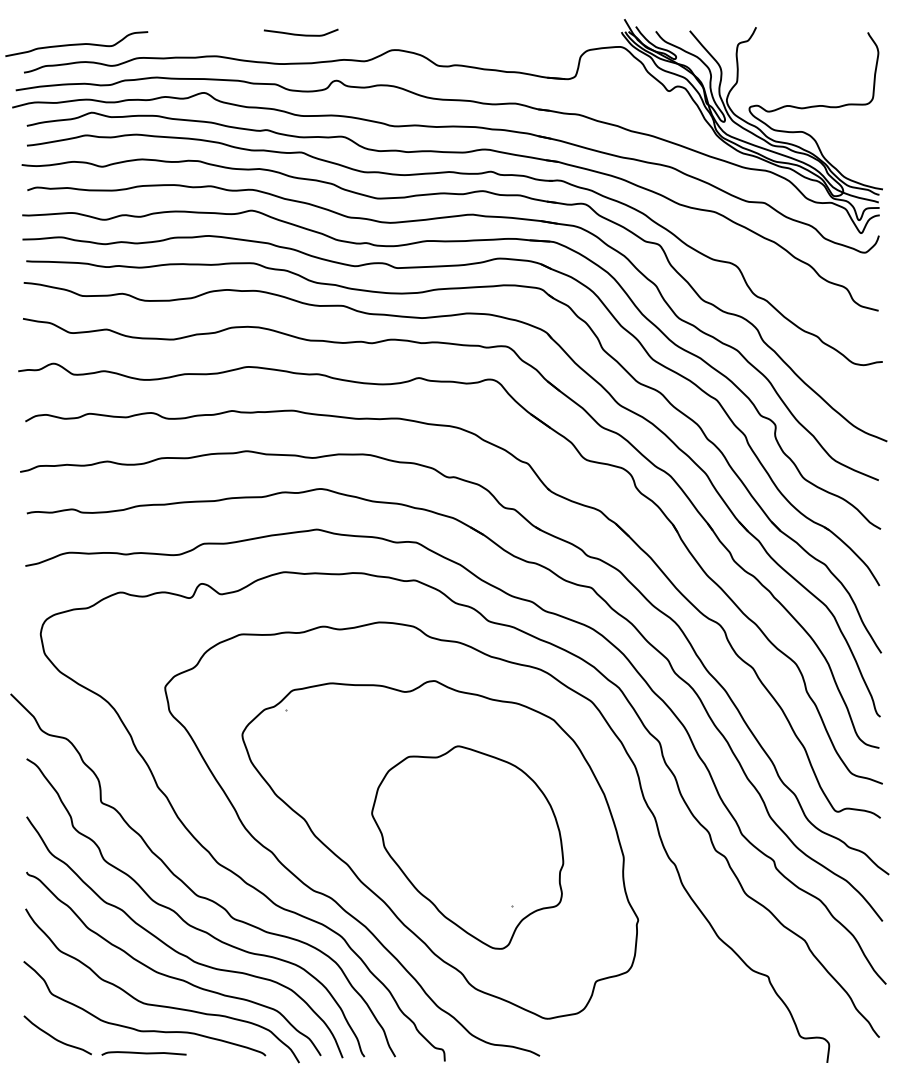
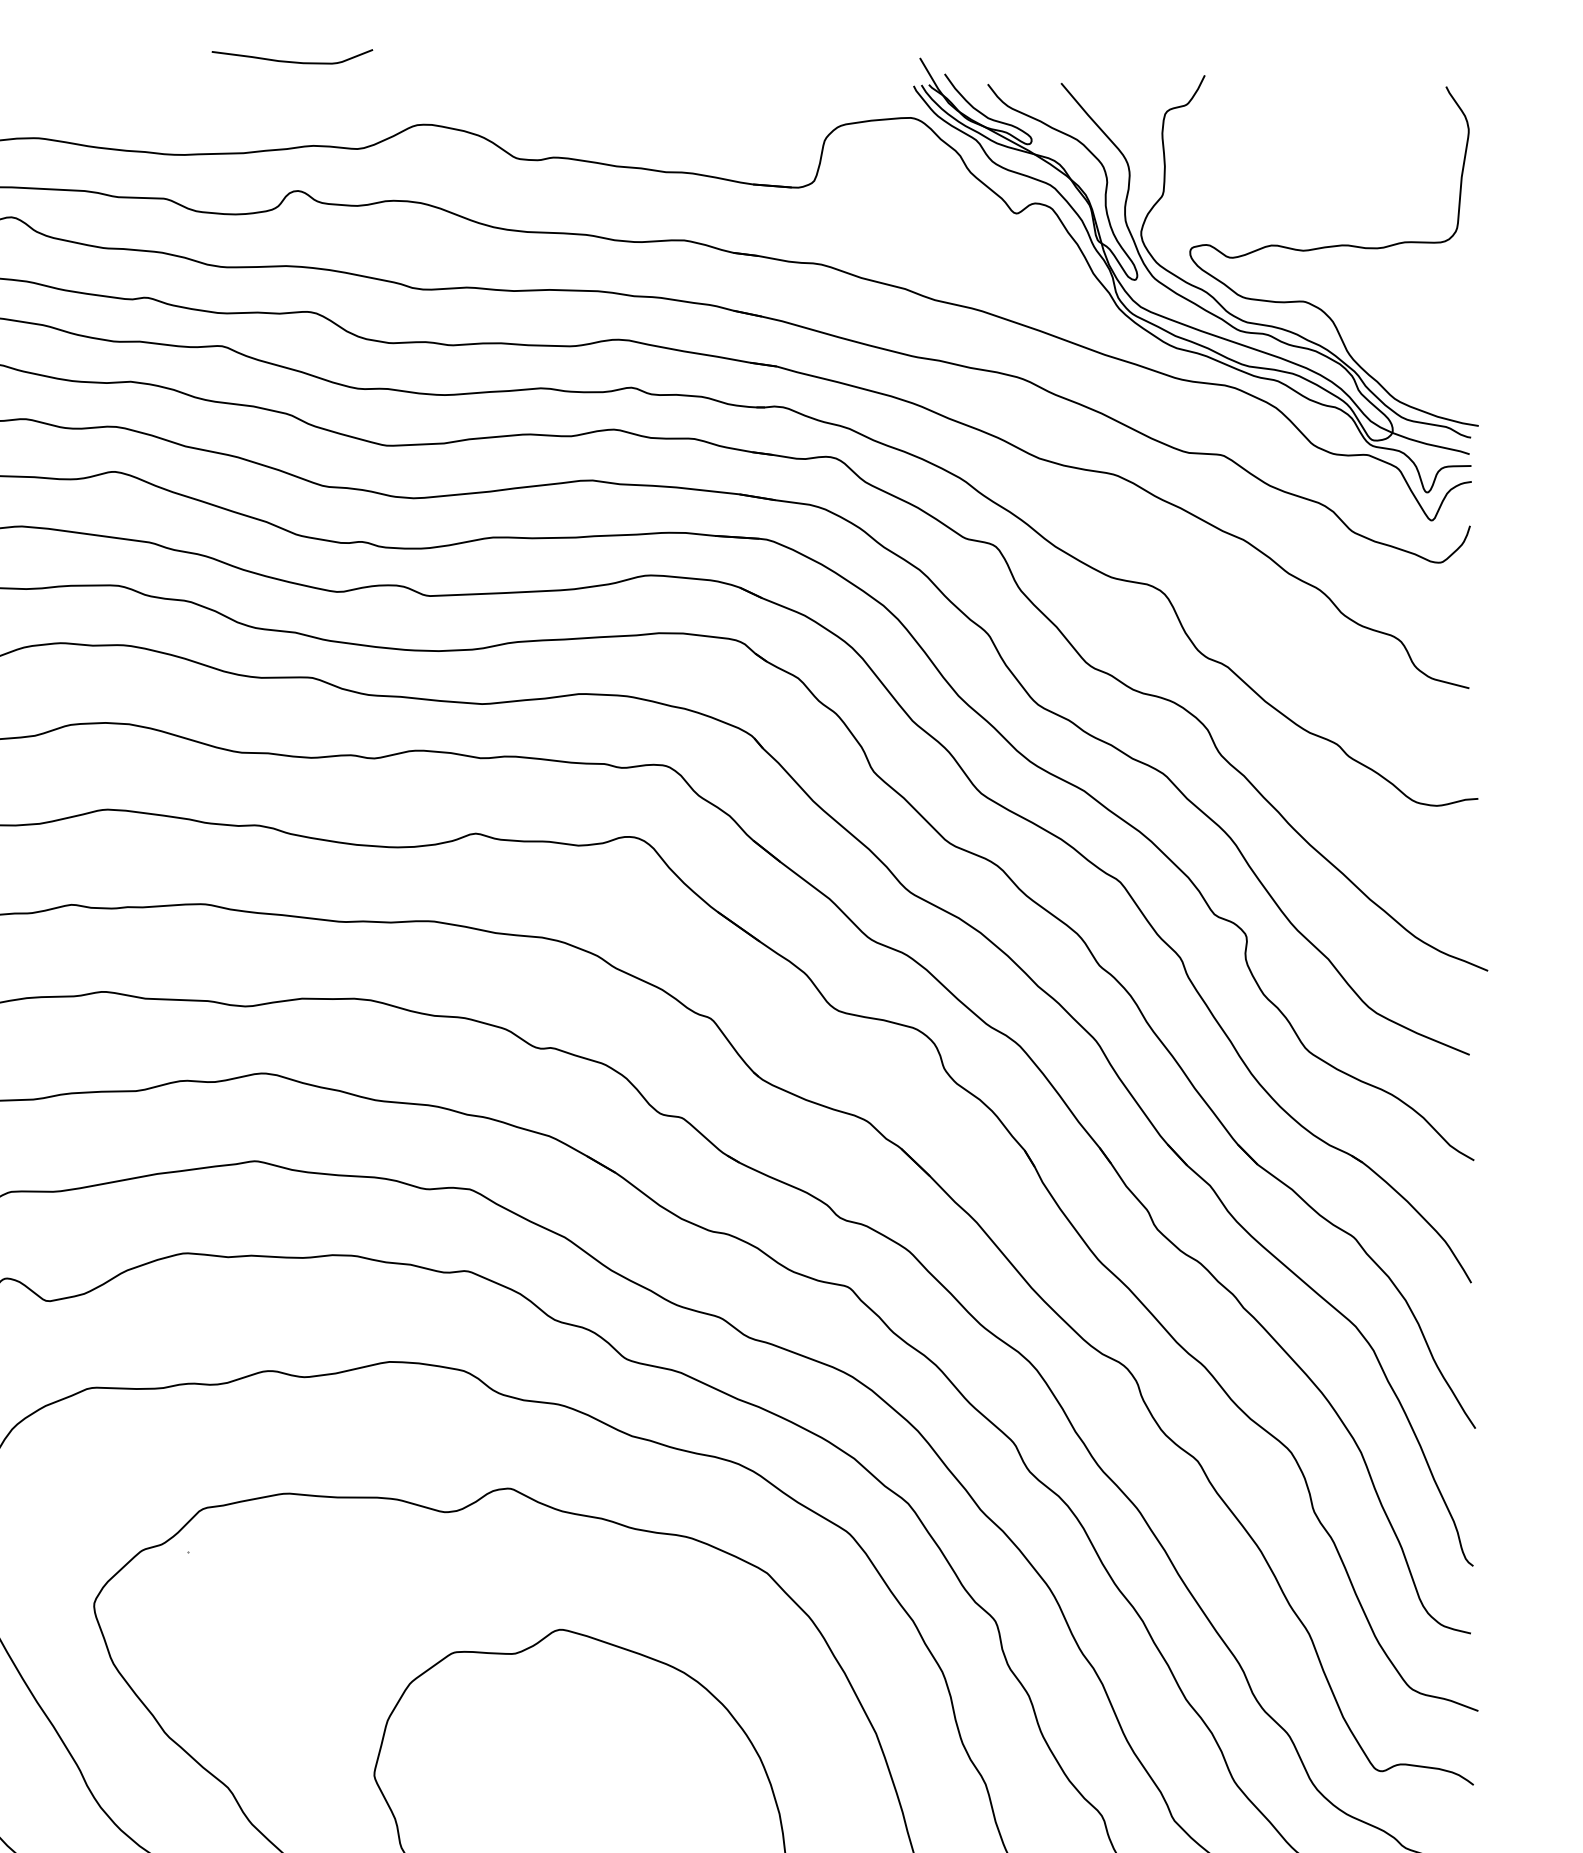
curve: (300, 34) -> (290, 60), moved

